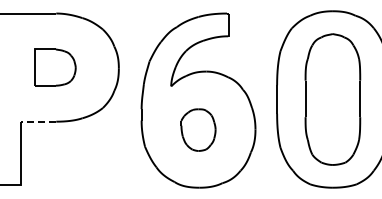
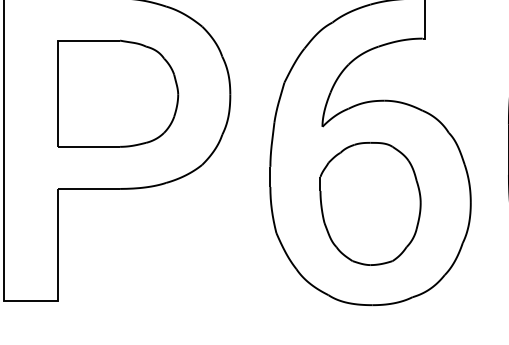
part: (55, 67) -> (118, 93), size x1.67
line: (38, 121) -> (88, 188), dashed -> solid
part: (198, 129) -> (370, 202), size x1.67

